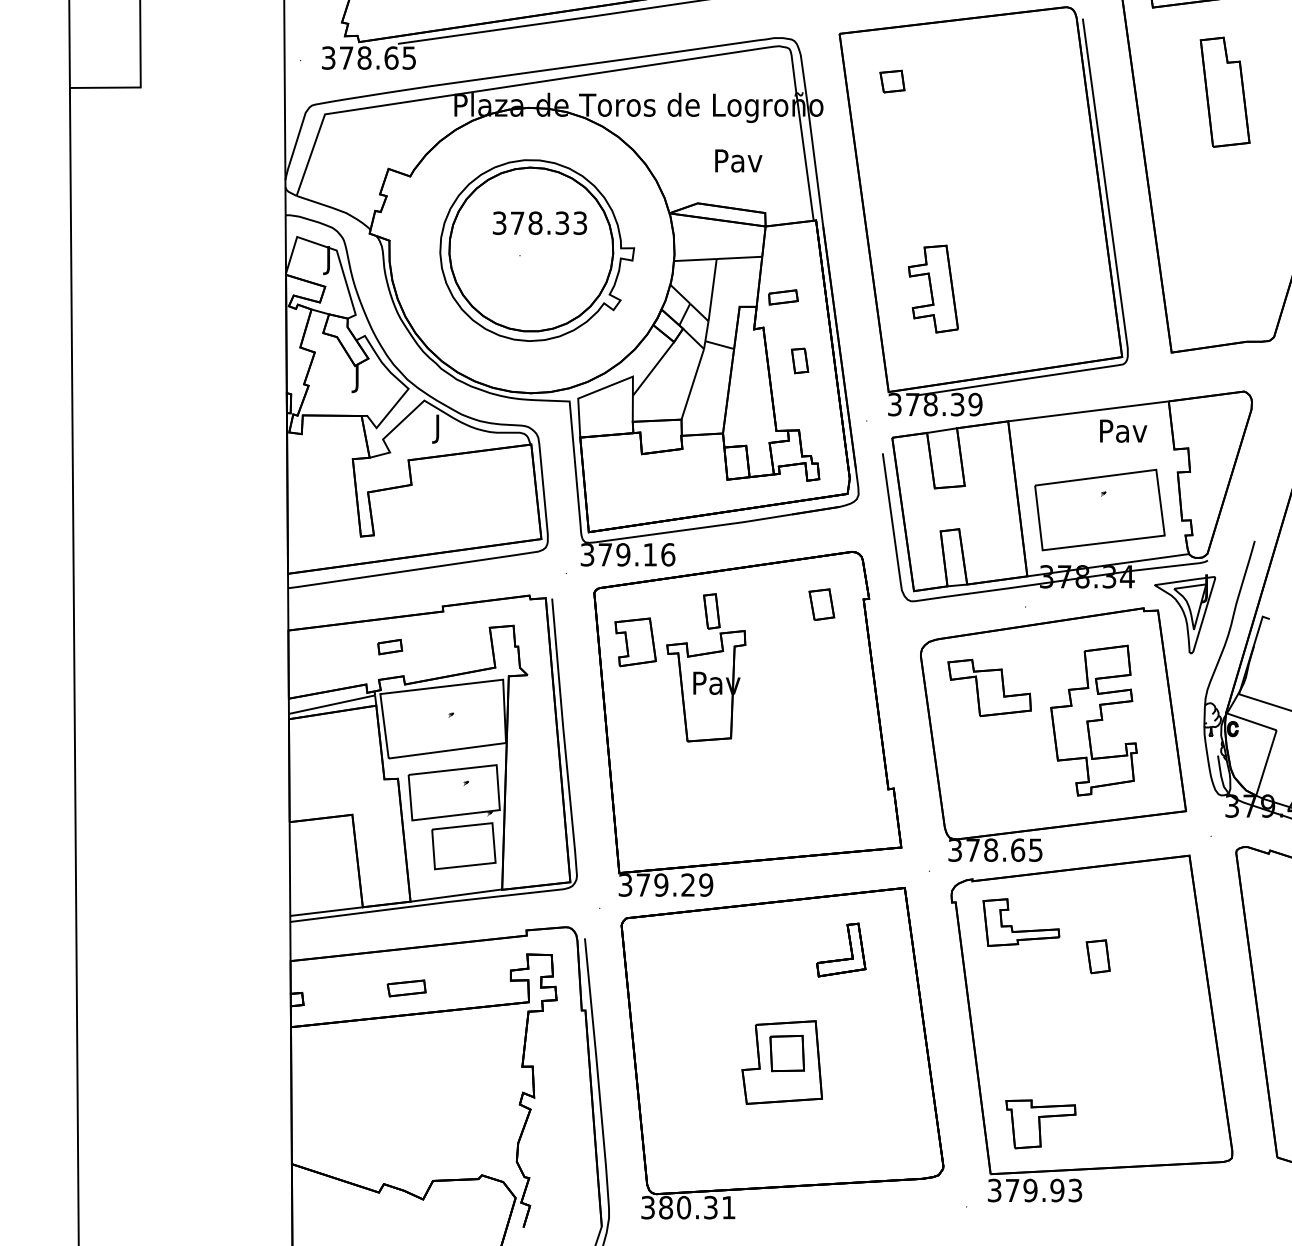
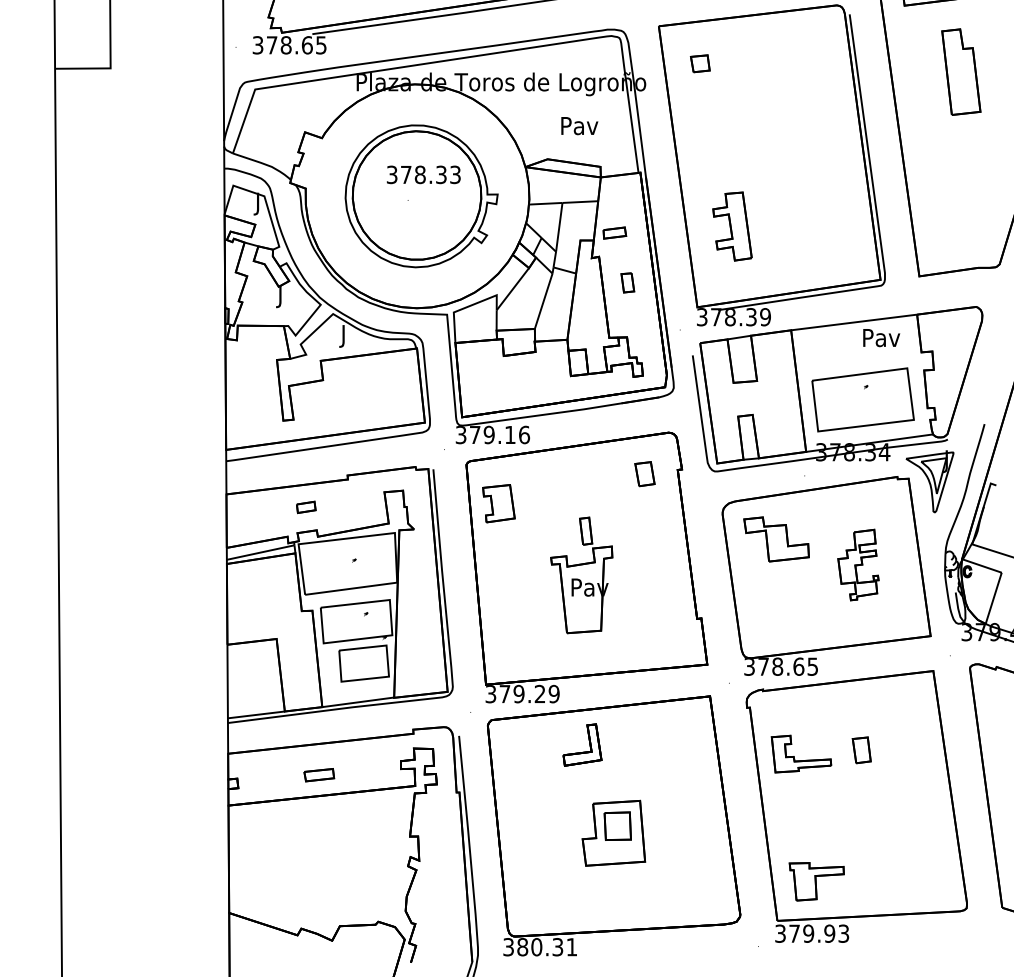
part: (706, 667) -> (581, 575), moved
part: (1093, 720) -> (858, 564), size x0.6
part: (1021, 930) -> (801, 760), moved
part: (849, 945) -> (588, 741), moved

